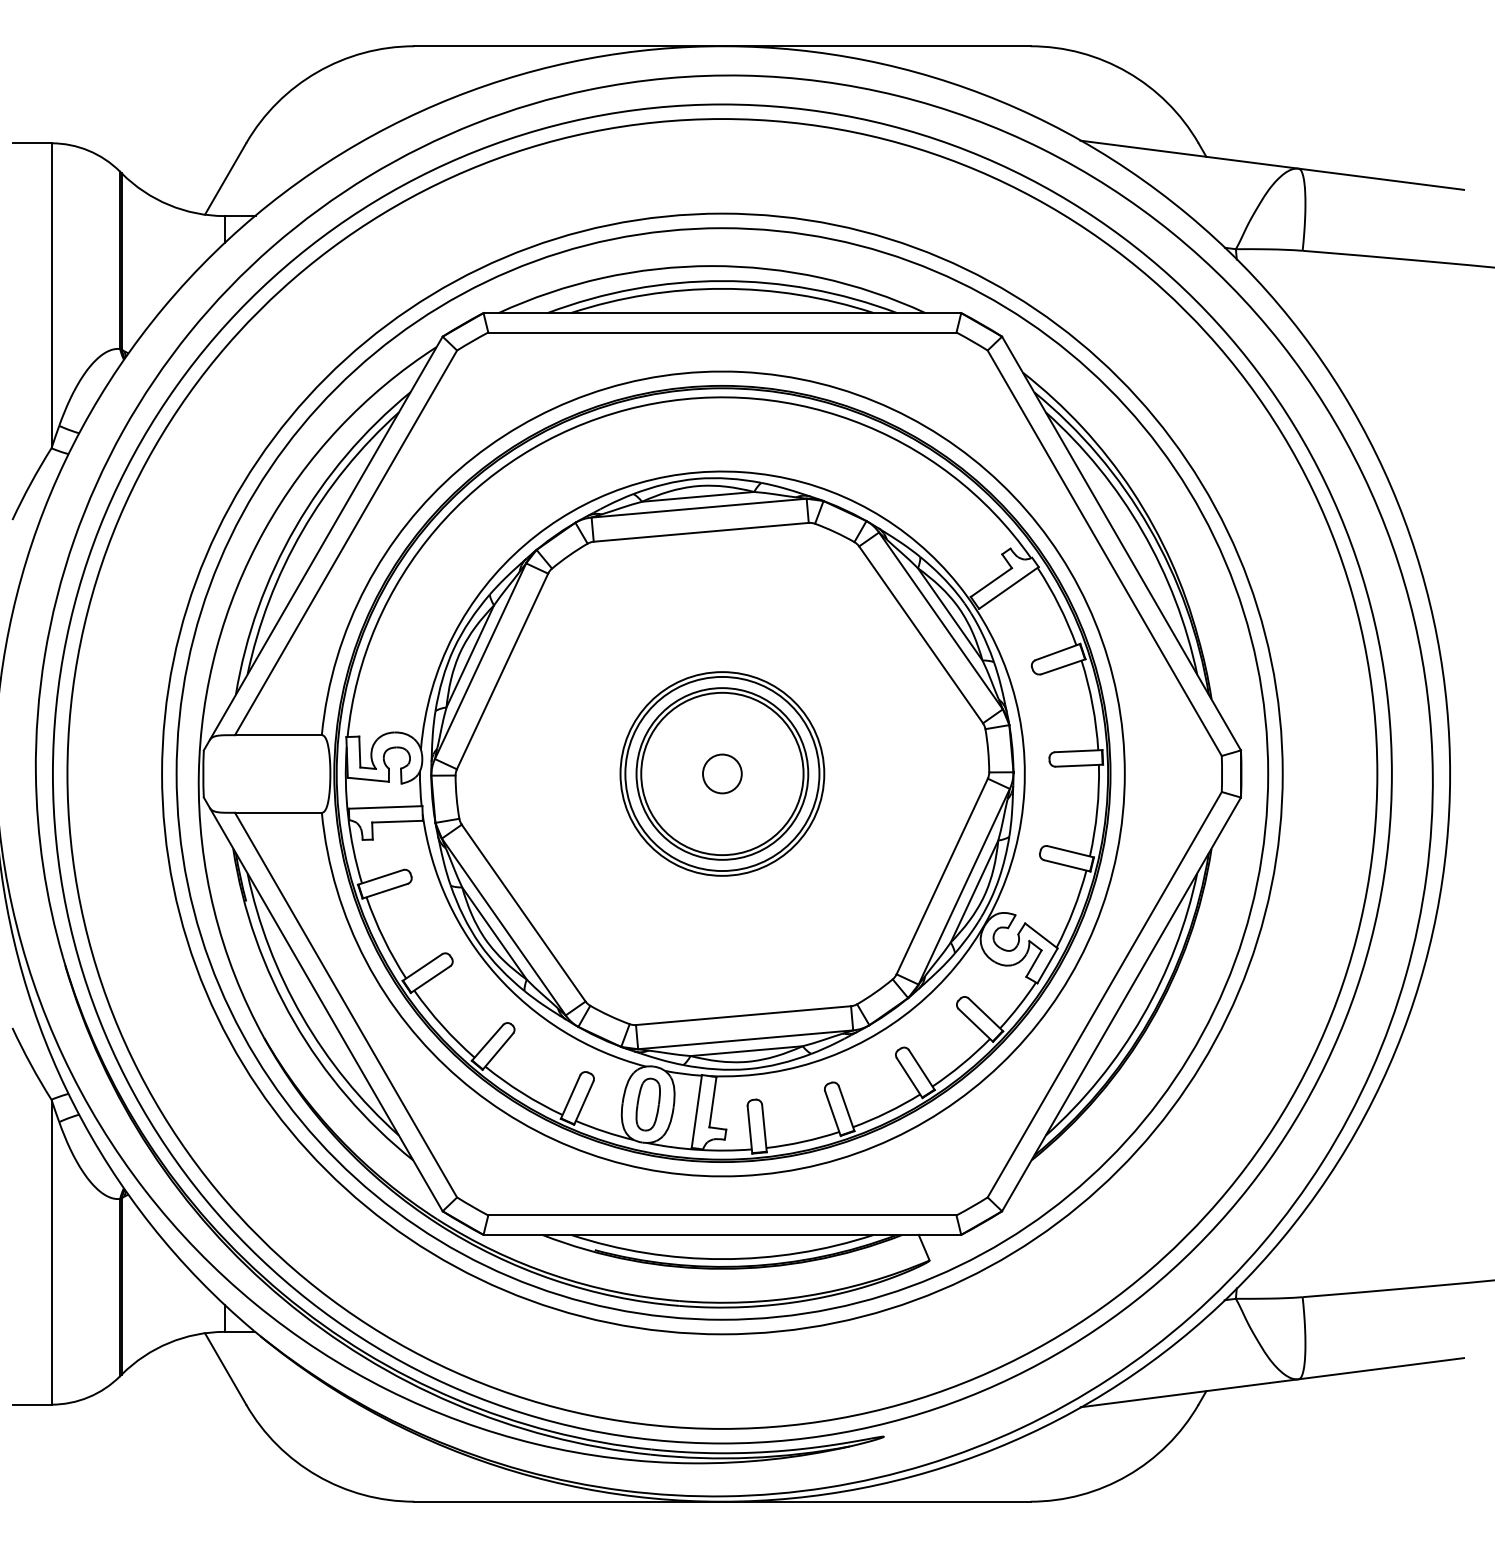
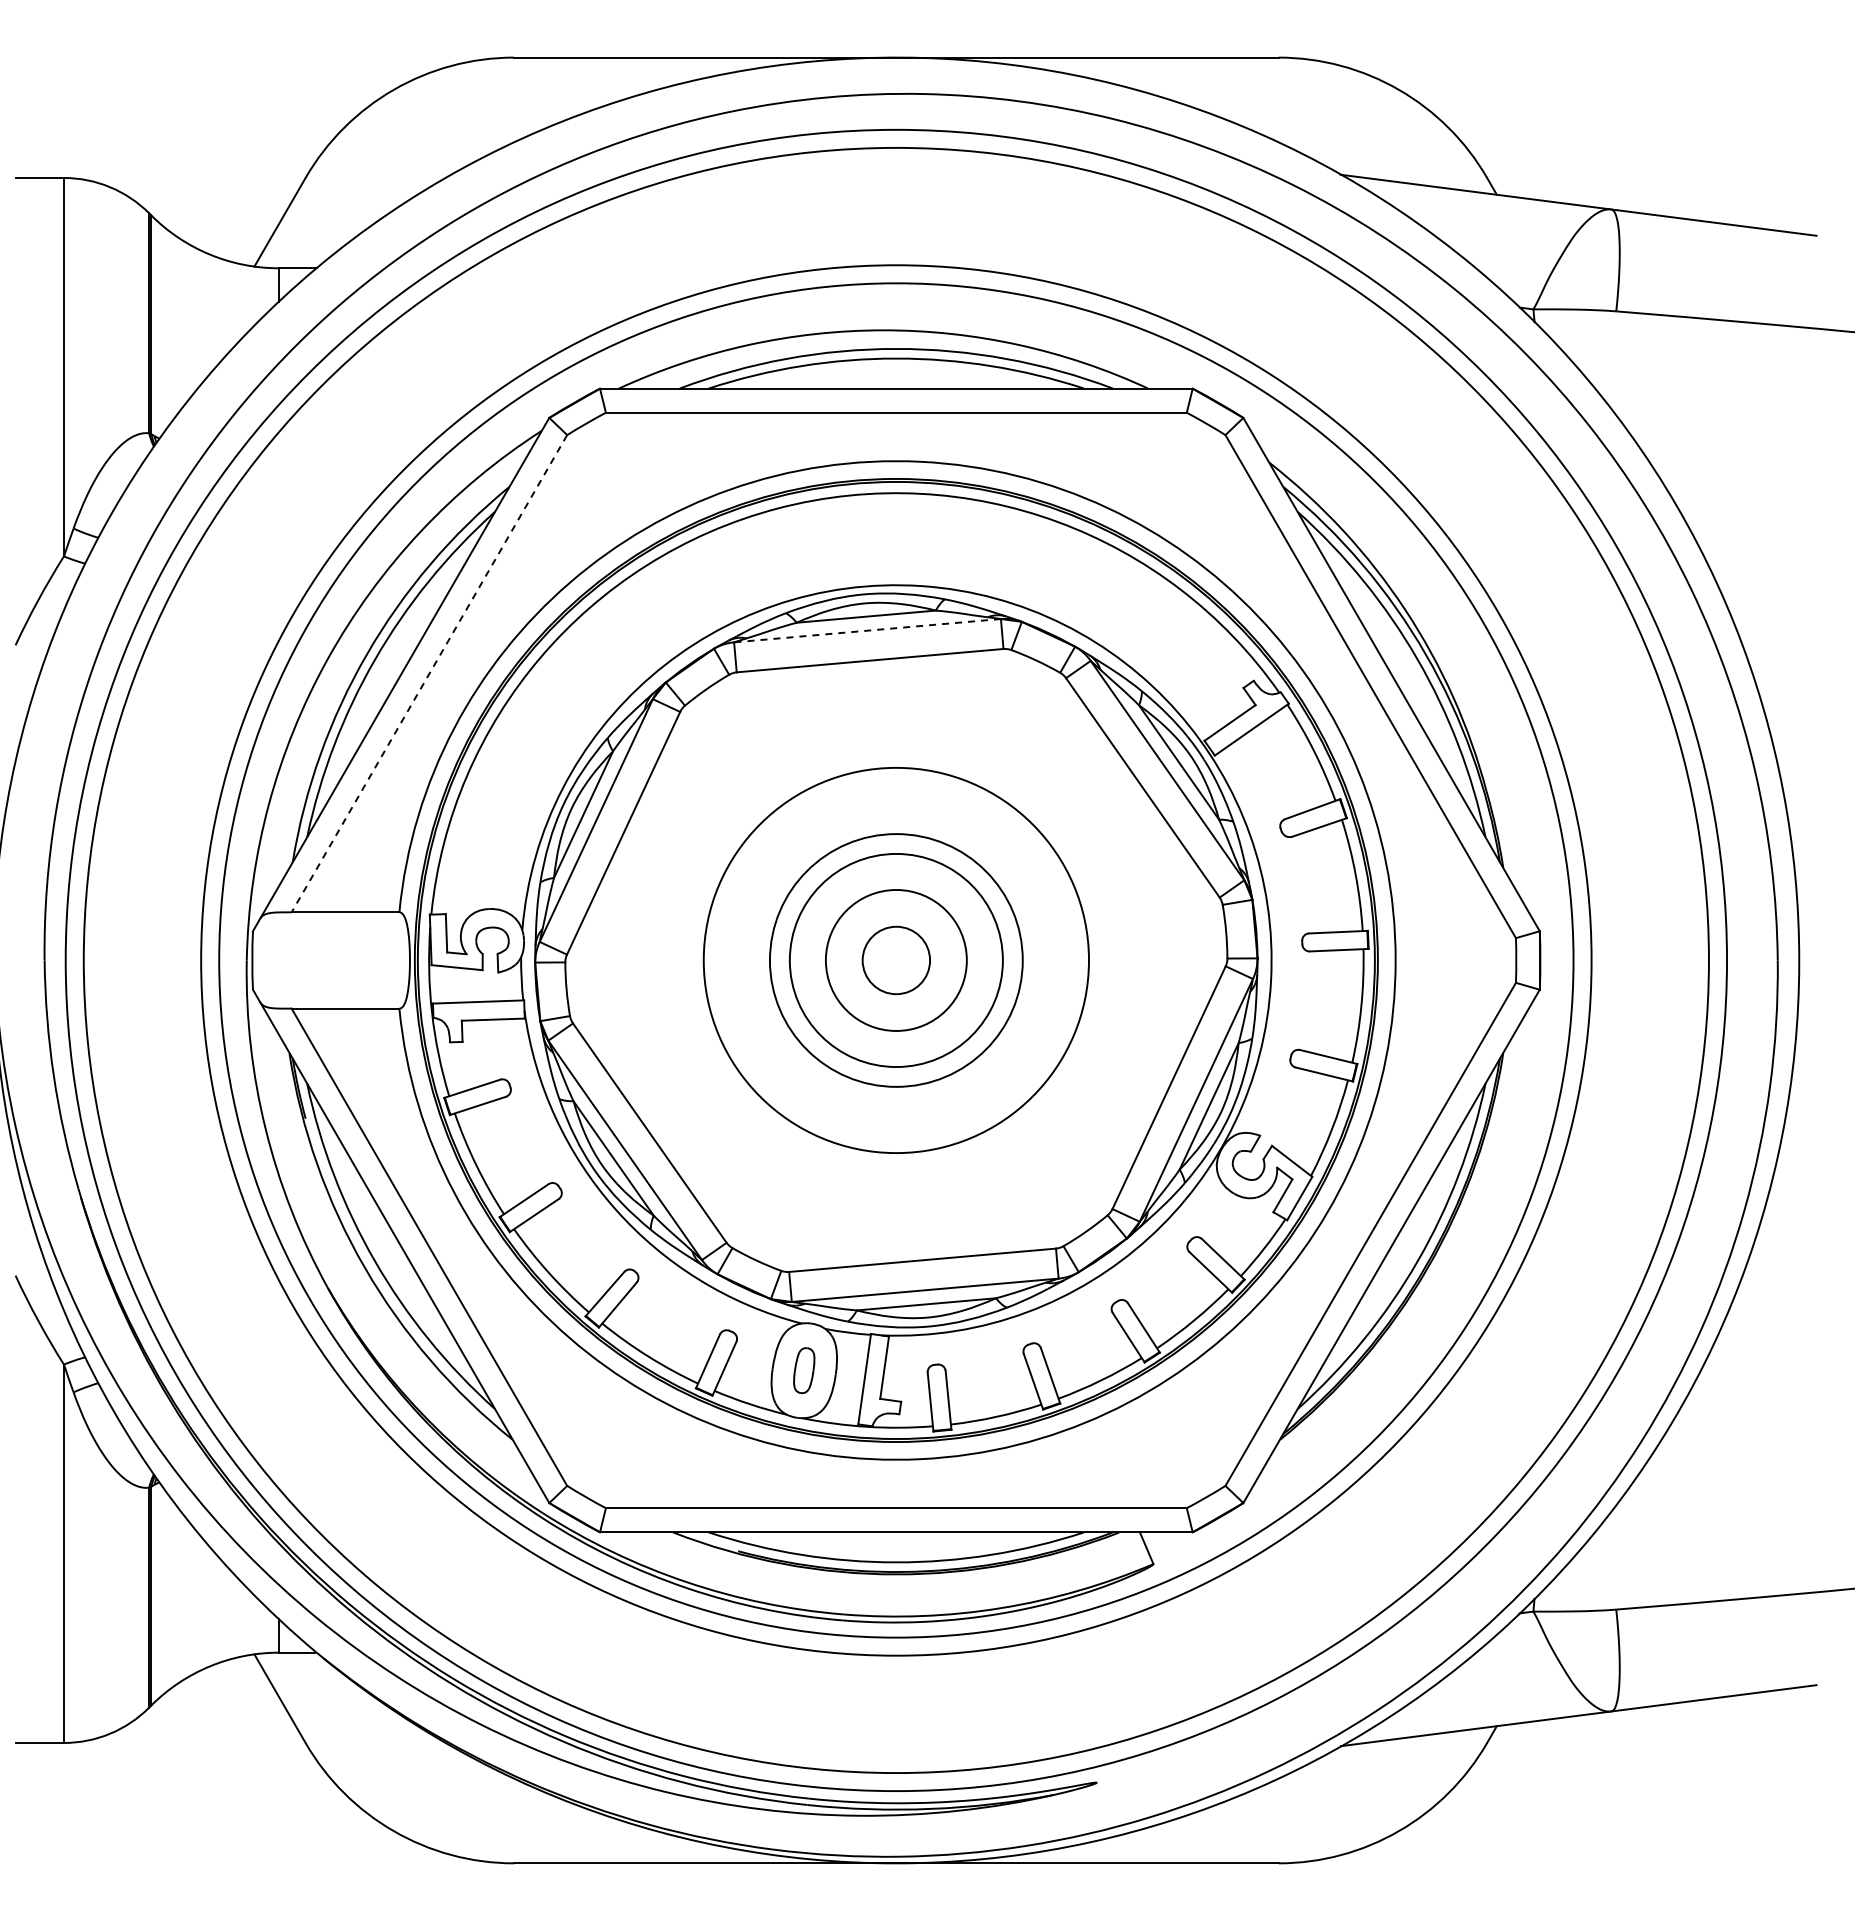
line: (699, 508) -> (867, 630), solid -> dashed
line: (346, 542) -> (429, 673), solid -> dashed
circle: (721, 774) -> (895, 960), size x1.6
circle: (722, 774) -> (896, 960), size x0.7
circle: (722, 774) -> (896, 960), size x1.4
part: (647, 1104) -> (803, 1370), size x0.7

